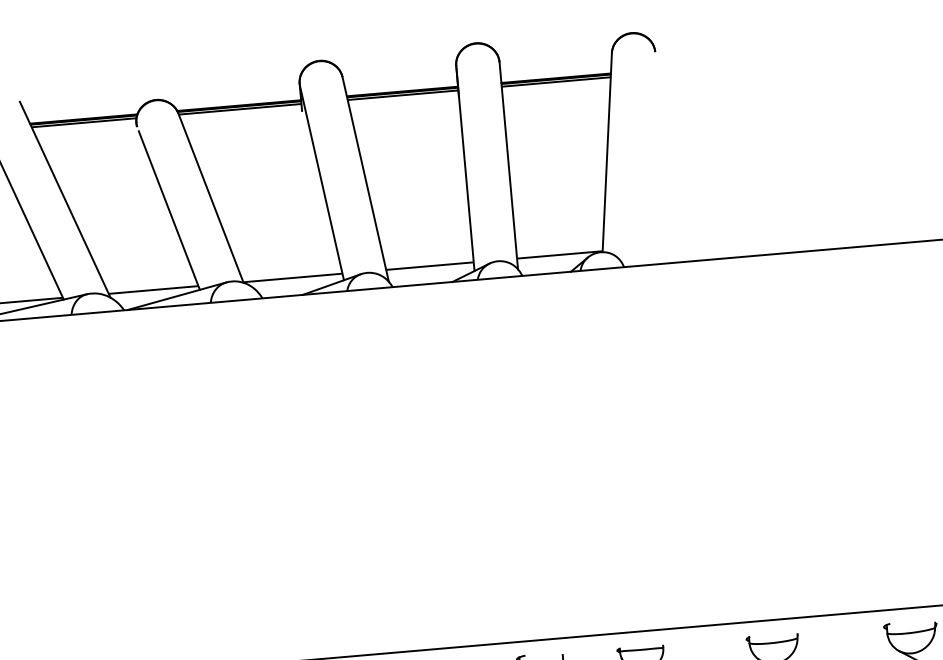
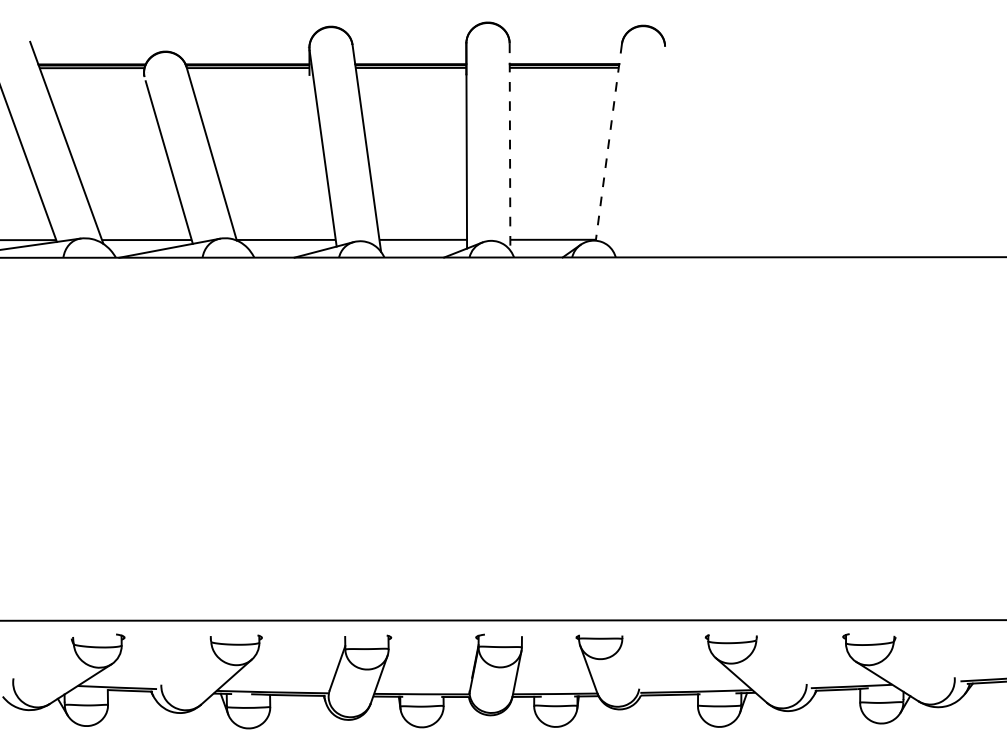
line: (606, 152) -> (608, 142), solid -> dashed
line: (509, 166) -> (510, 147), solid -> dashed

